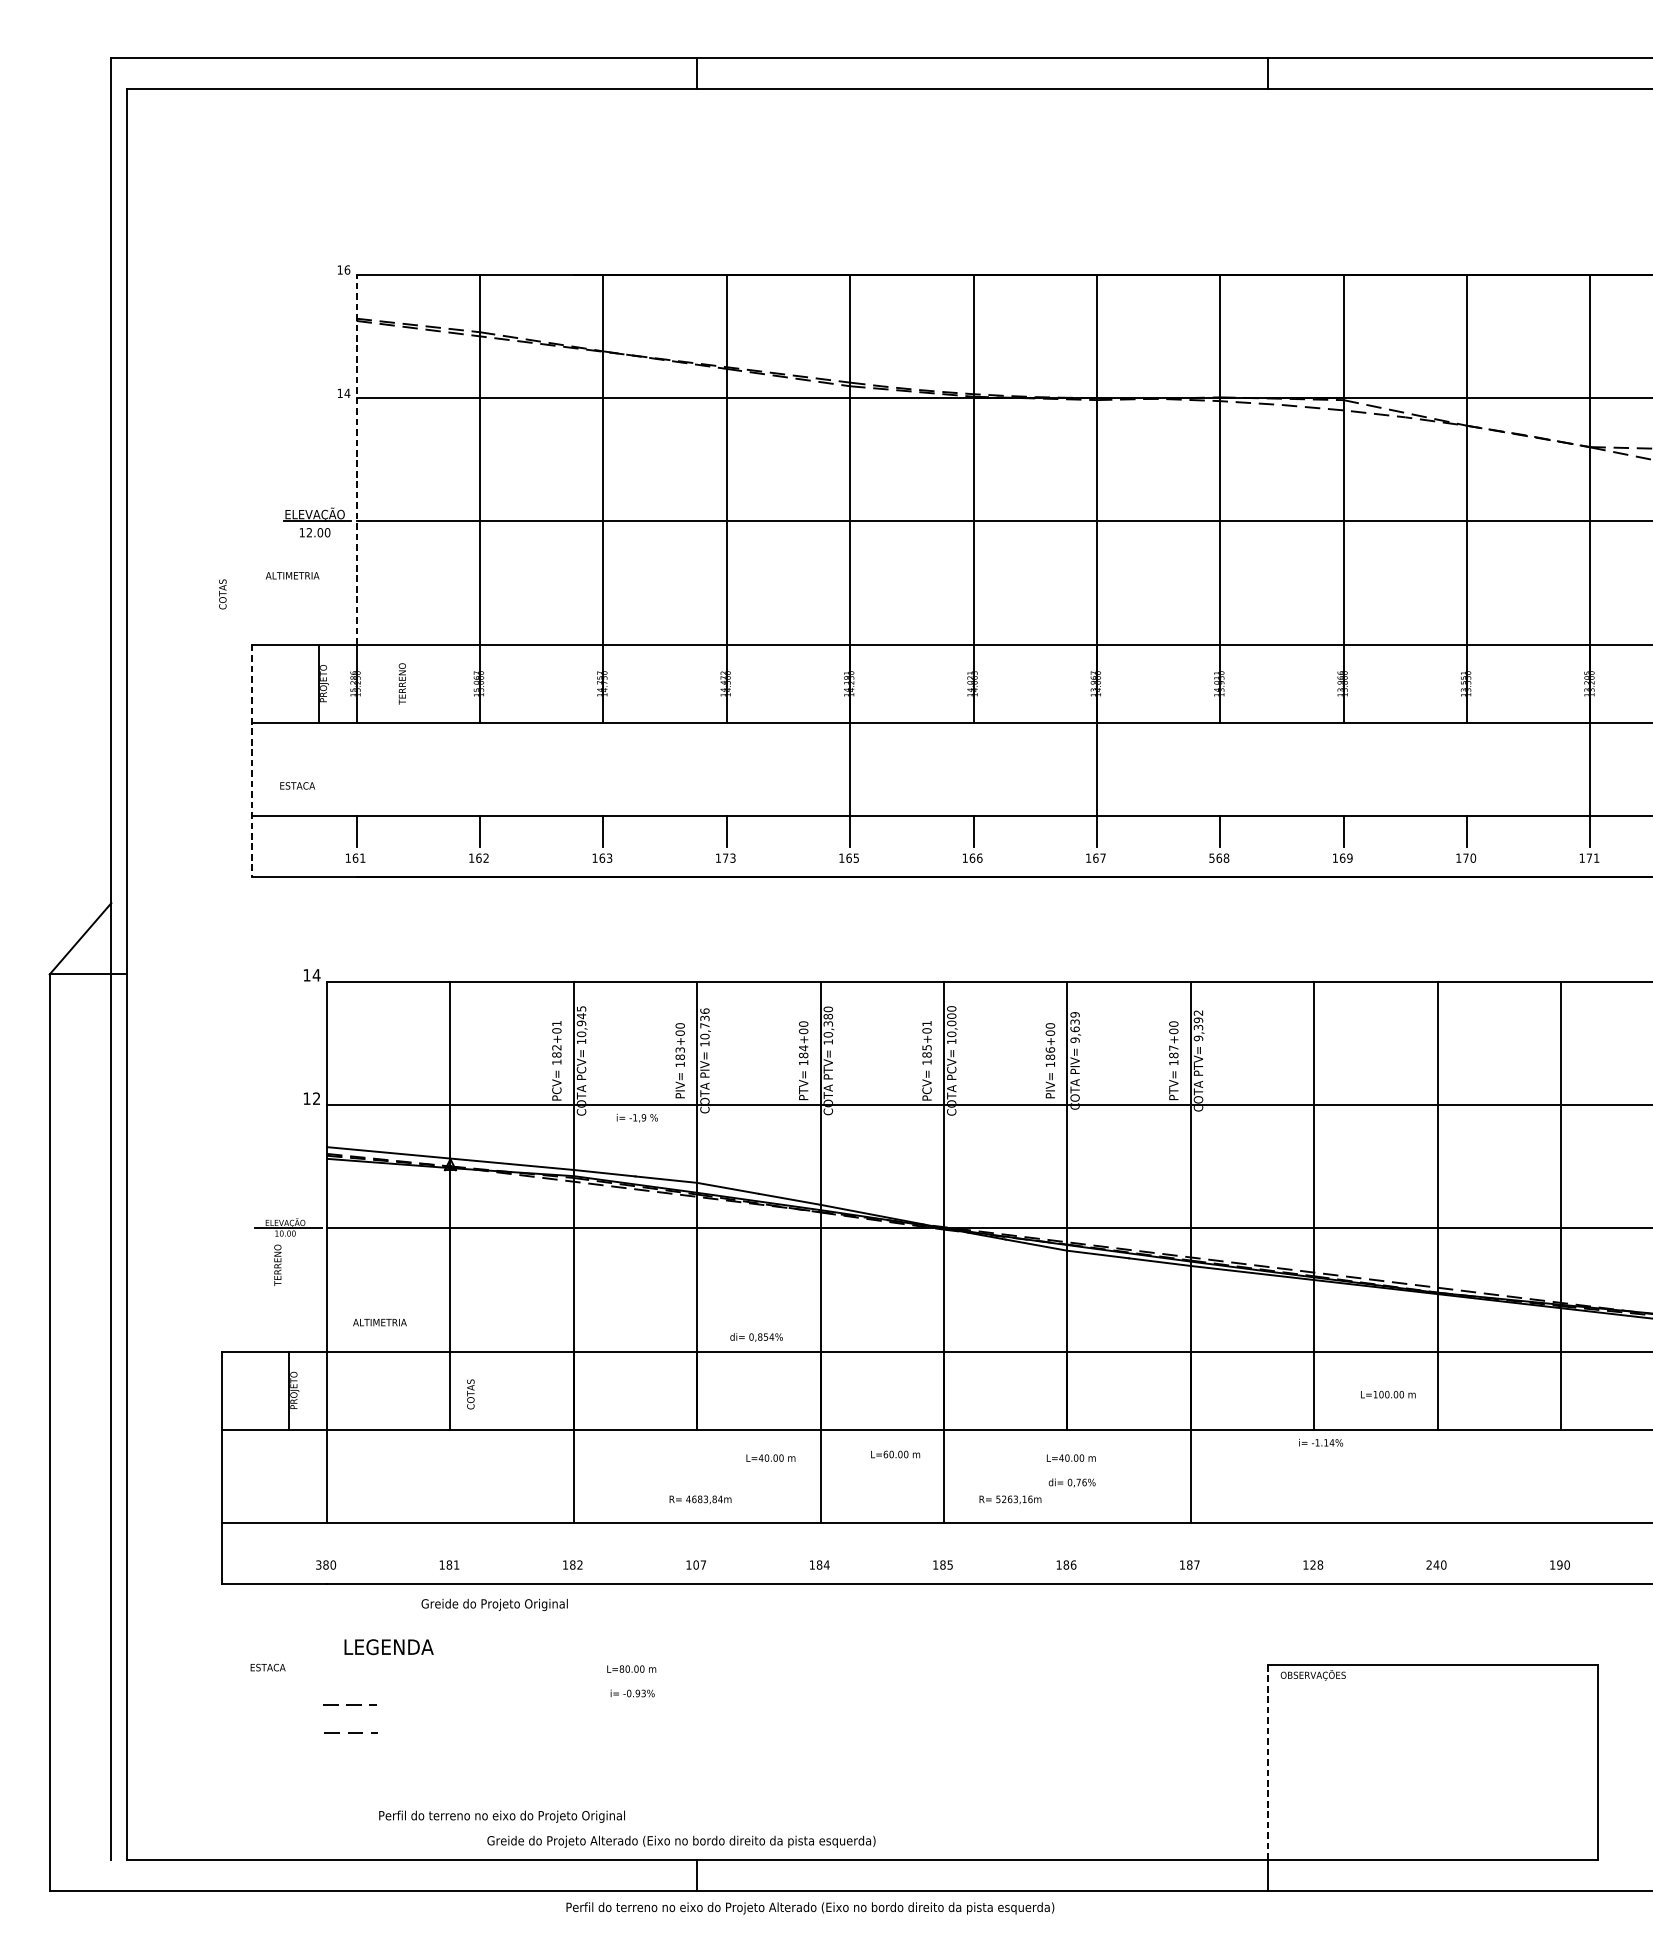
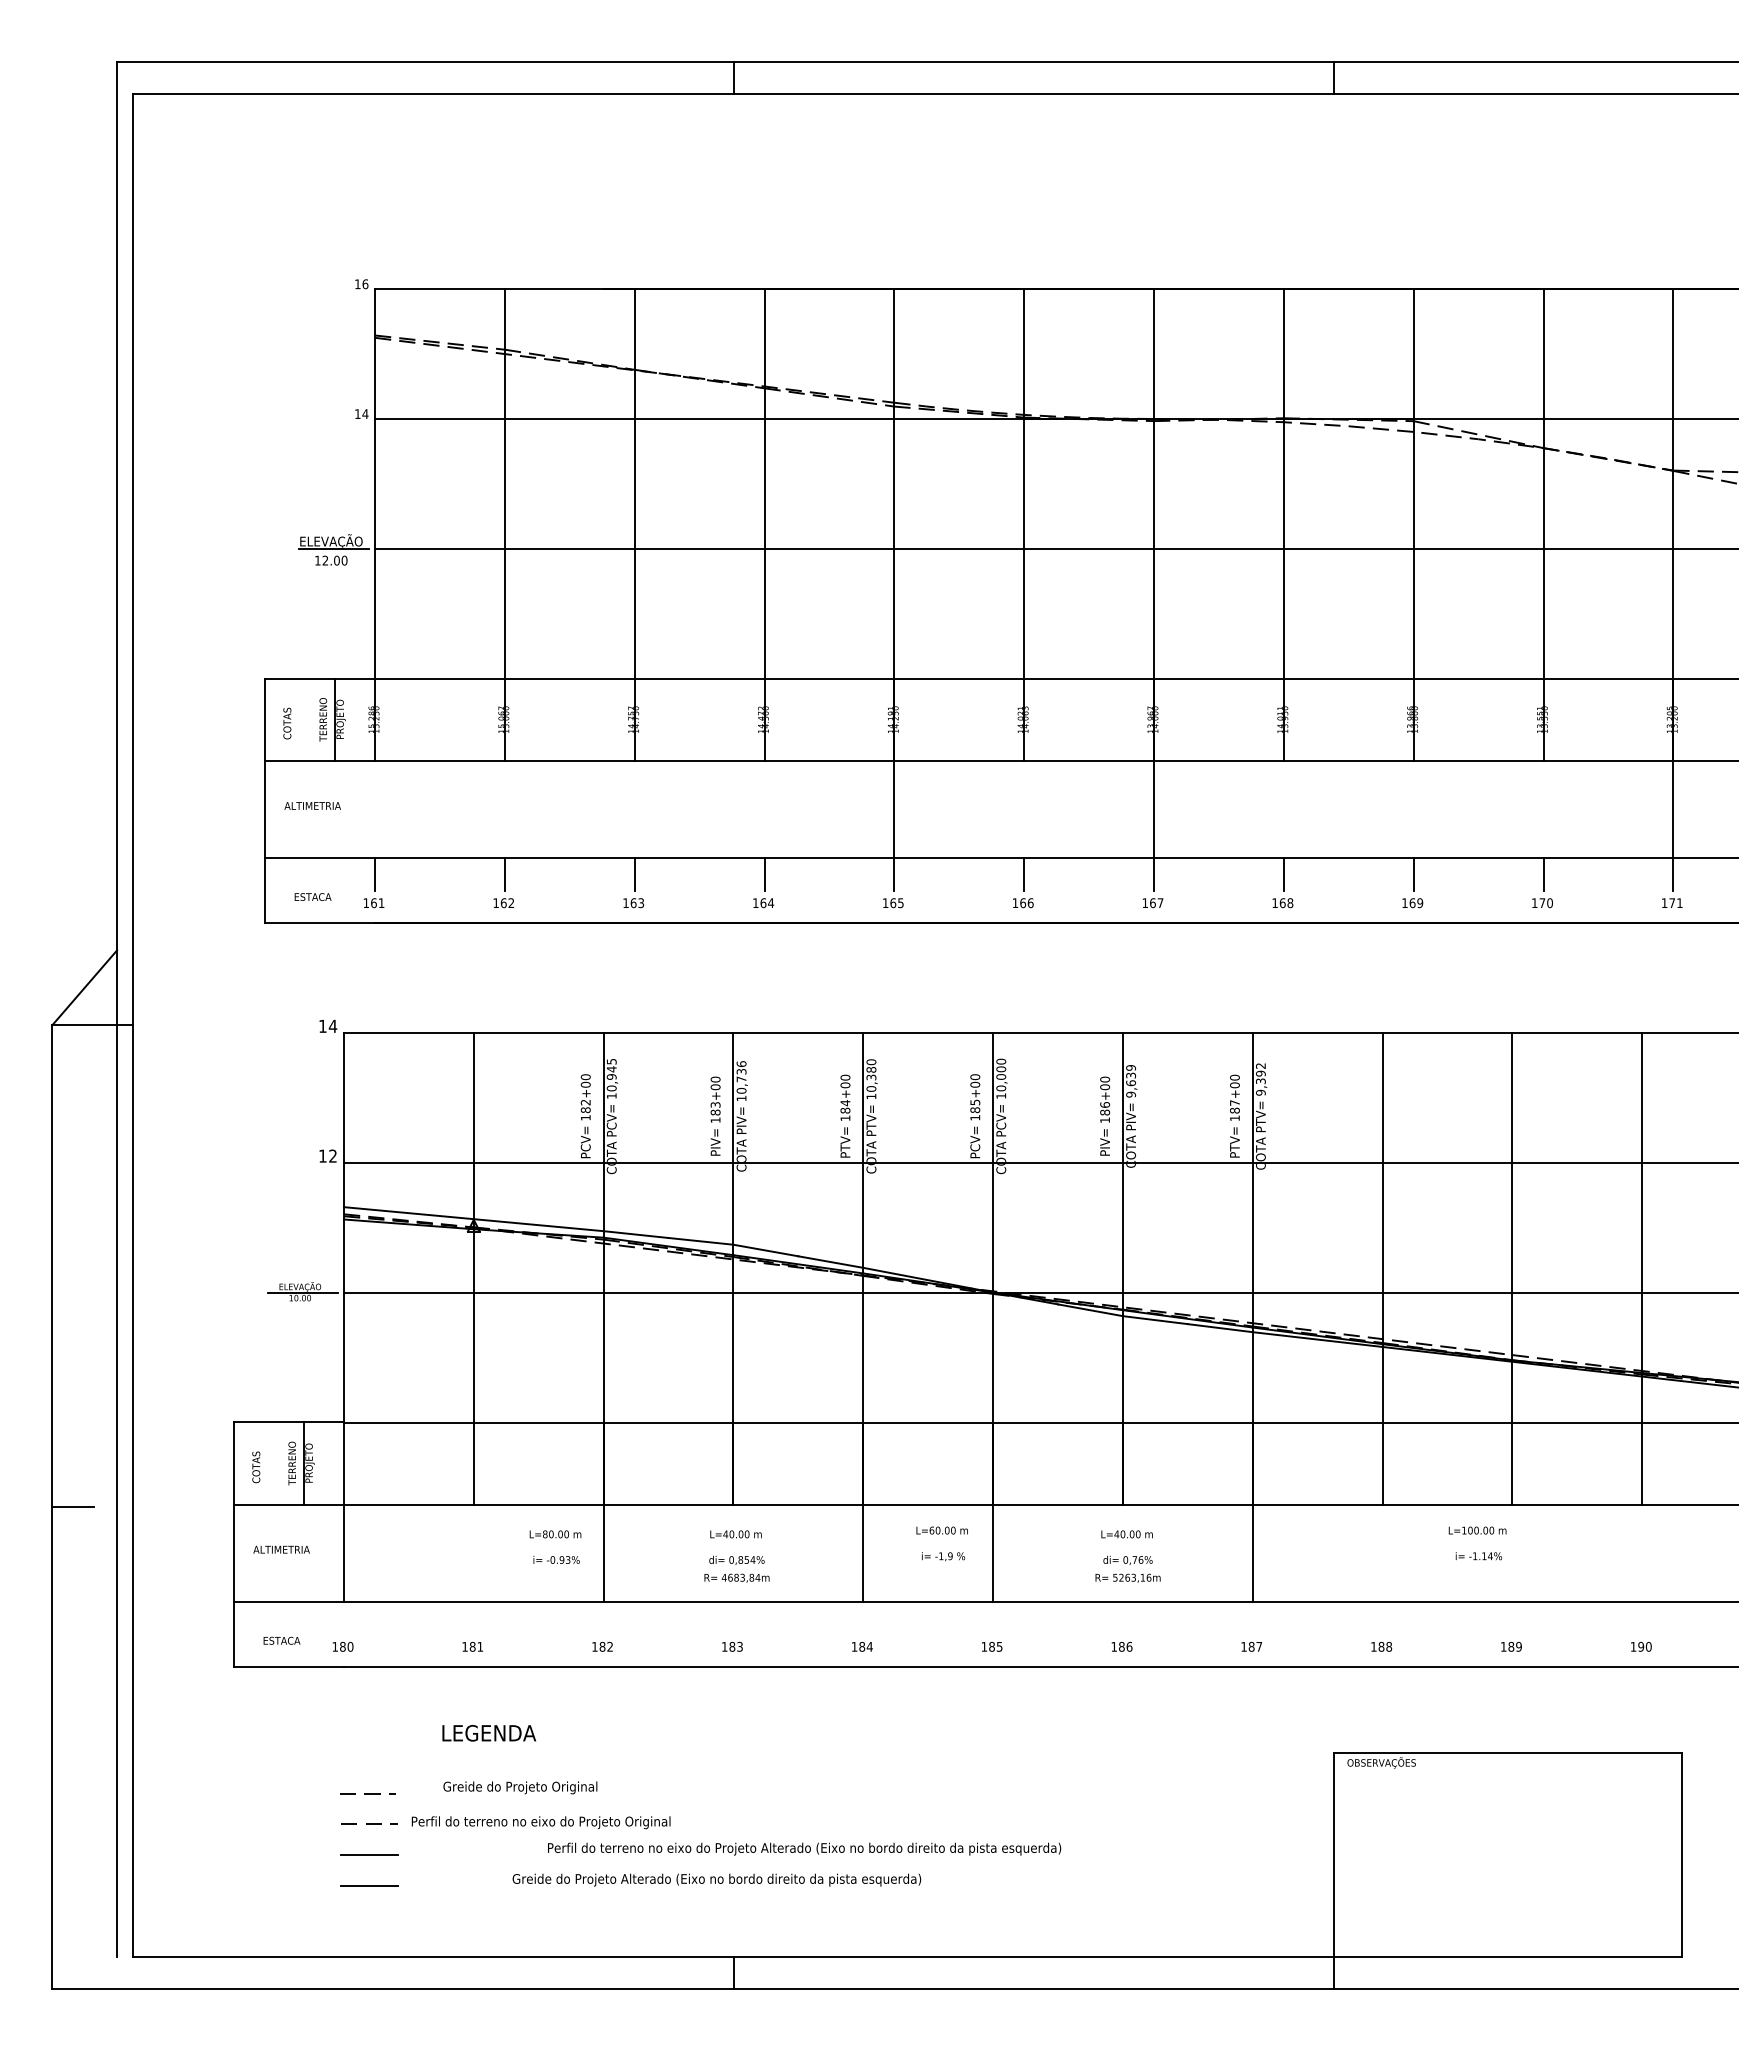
line: (357, 459) -> (375, 483), dashed -> solid
text: (292, 575) -> (312, 805), moved
text: (222, 594) -> (287, 723), moved
text: (401, 683) -> (322, 719), moved
line: (251, 761) -> (264, 801), dashed -> solid
text: (297, 785) -> (312, 896), moved
text: (729, 858) -> (767, 903), 173 -> 164
text: (1211, 858) -> (1274, 903), 568 -> 168
text: (556, 1023) -> (585, 1077), 182+01 -> 182+00
text: (927, 1023) -> (975, 1077), 185+01 -> 185+00
text: (637, 1118) -> (943, 1556), moved
text: (277, 1265) -> (291, 1463), moved
text: (379, 1322) -> (281, 1549), moved
text: (756, 1336) -> (736, 1559), moved
text: (471, 1394) -> (256, 1467), moved
text: (1388, 1394) -> (1477, 1530), moved
line: (69, 1432) -> (72, 1507), added
text: (1320, 1443) -> (1478, 1556), moved
text: (770, 1458) -> (735, 1534), moved
text: (1009, 1499) -> (1127, 1577), moved
text: (318, 1564) -> (334, 1646), 380 -> 180
text: (699, 1564) -> (735, 1646), 107 -> 183
text: (1313, 1564) -> (1381, 1646), 128 -> 188
text: (1435, 1564) -> (1510, 1646), 240 -> 189
text: (494, 1604) -> (520, 1787), moved
text: (389, 1647) -> (489, 1733), moved
text: (267, 1667) -> (281, 1640), moved
text: (631, 1680) -> (555, 1546), moved
line: (1268, 1762) -> (1334, 1854), dashed -> solid
line: (351, 1763) -> (369, 1855), added
line: (351, 1792) -> (369, 1886), added
text: (501, 1816) -> (540, 1822), moved
text: (681, 1841) -> (716, 1879), moved
text: (810, 1907) -> (804, 1848), moved

